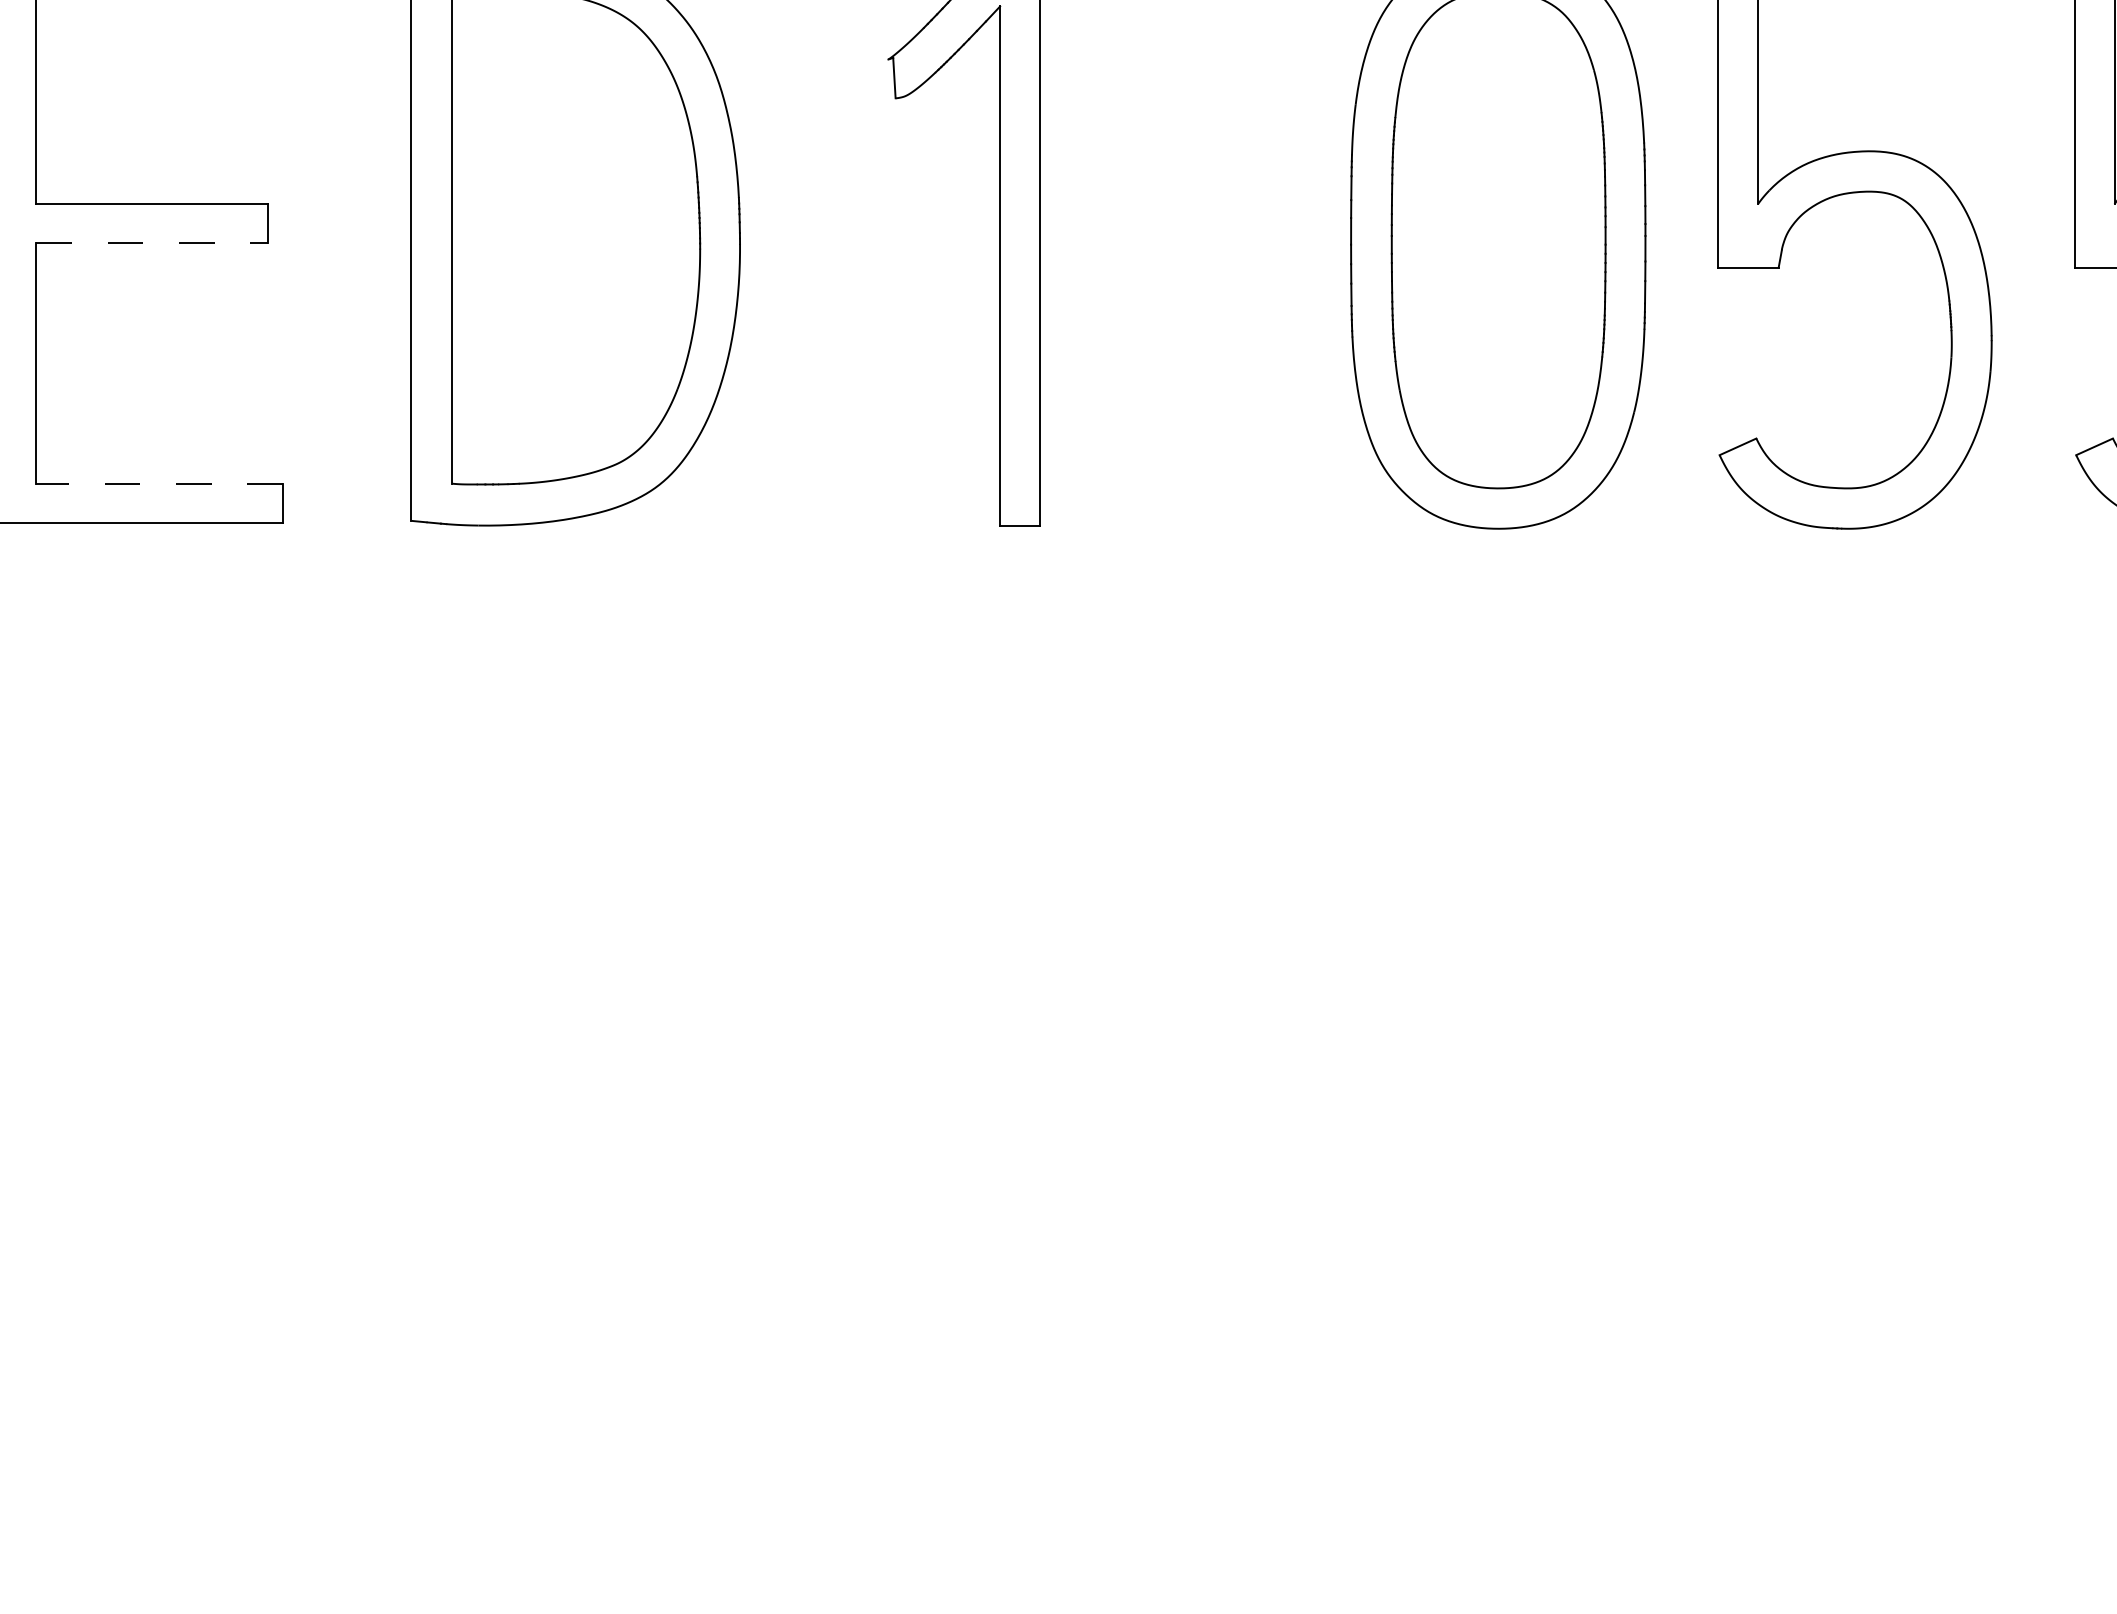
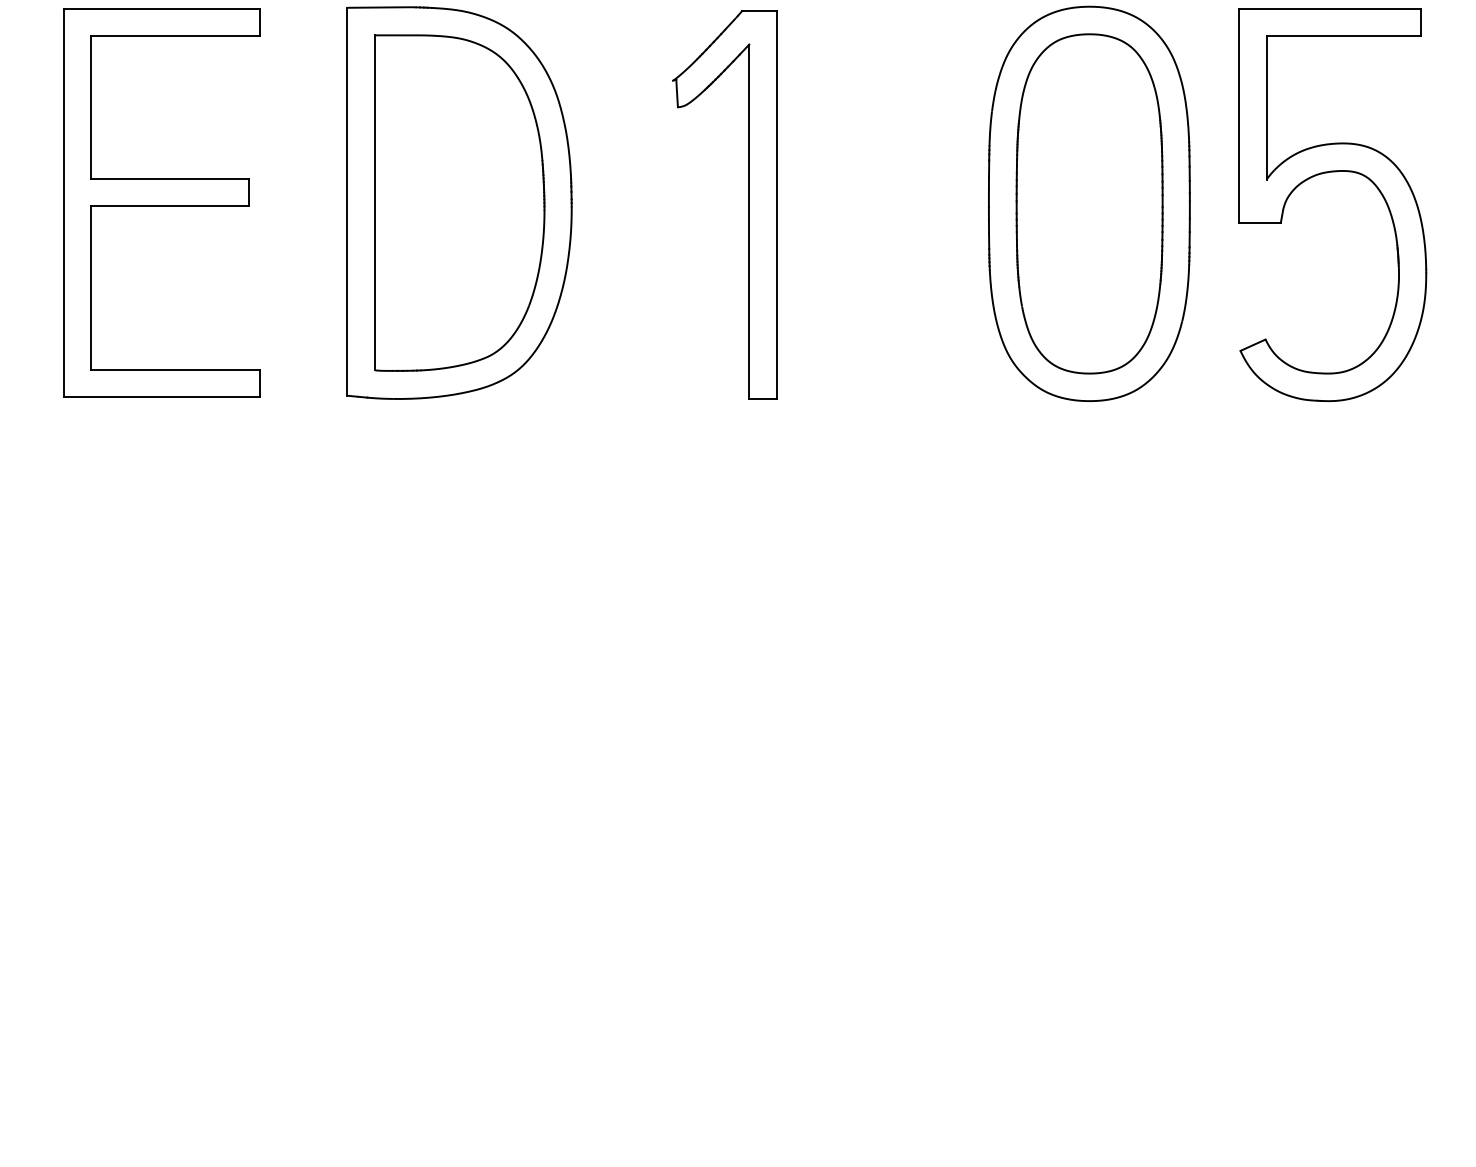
line: (152, 243) -> (170, 206), dashed -> solid
line: (159, 483) -> (175, 370), dashed -> solid

